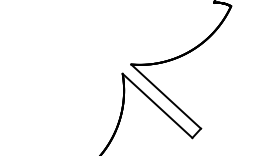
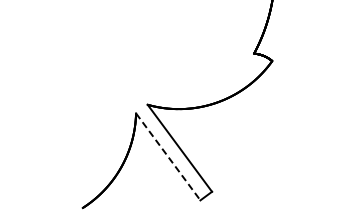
line: (157, 106) -> (168, 157), solid -> dashed

